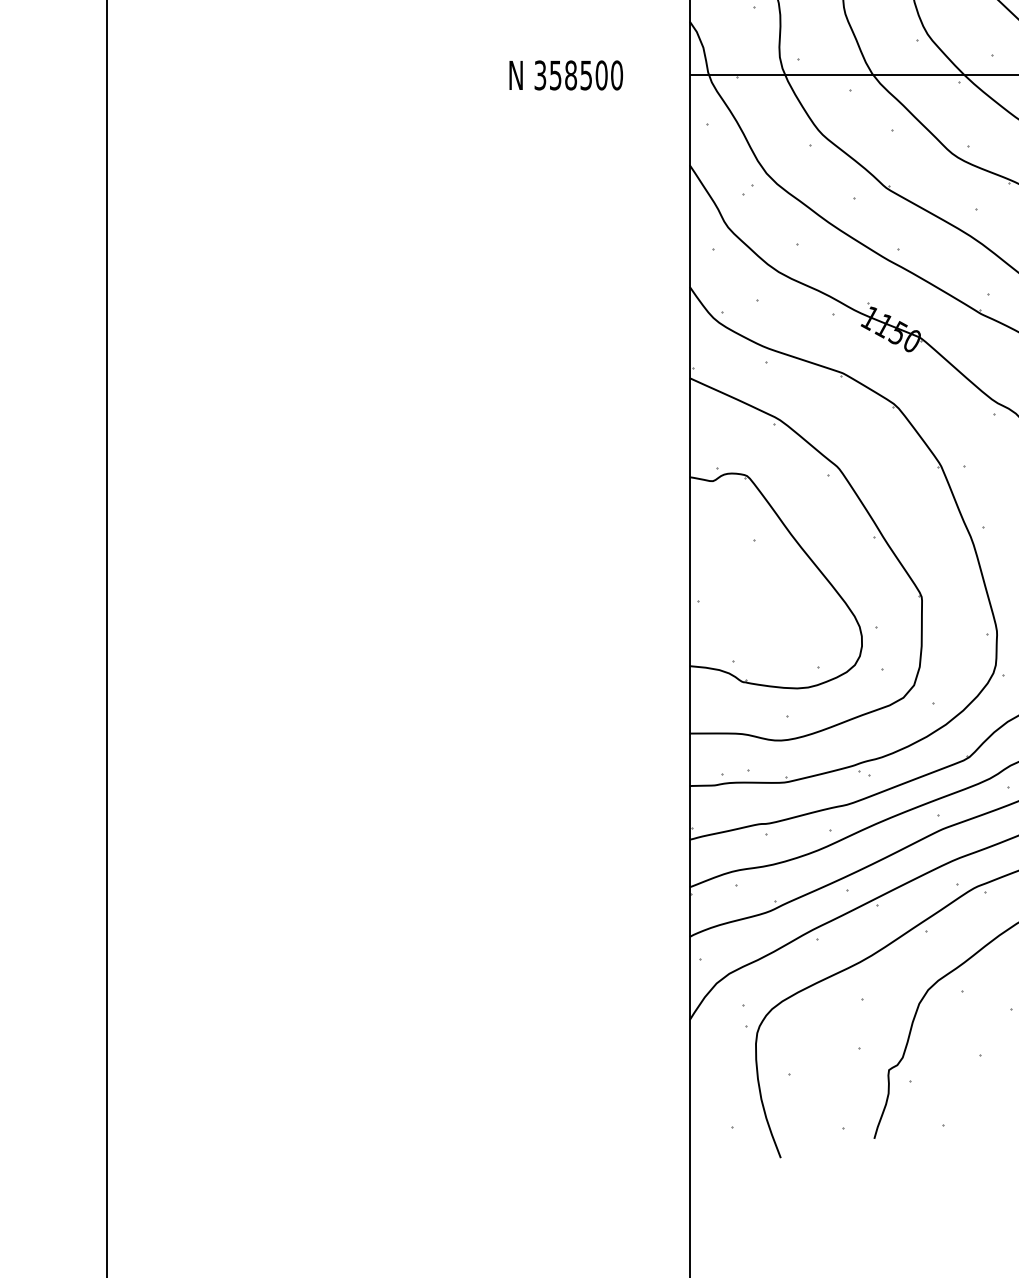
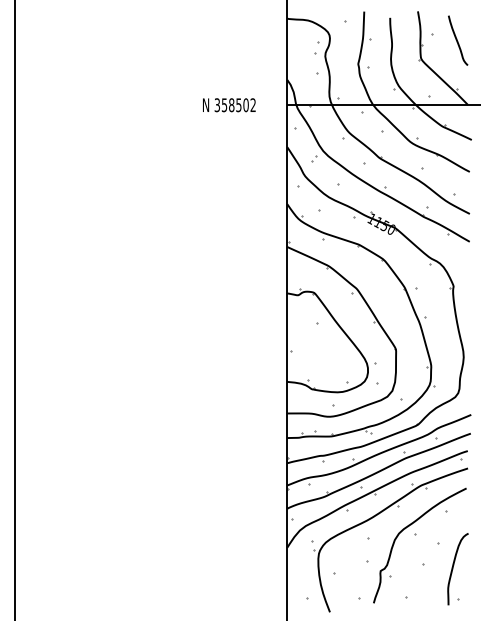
text: (617, 75) -> (253, 105), 358500 -> 358502

